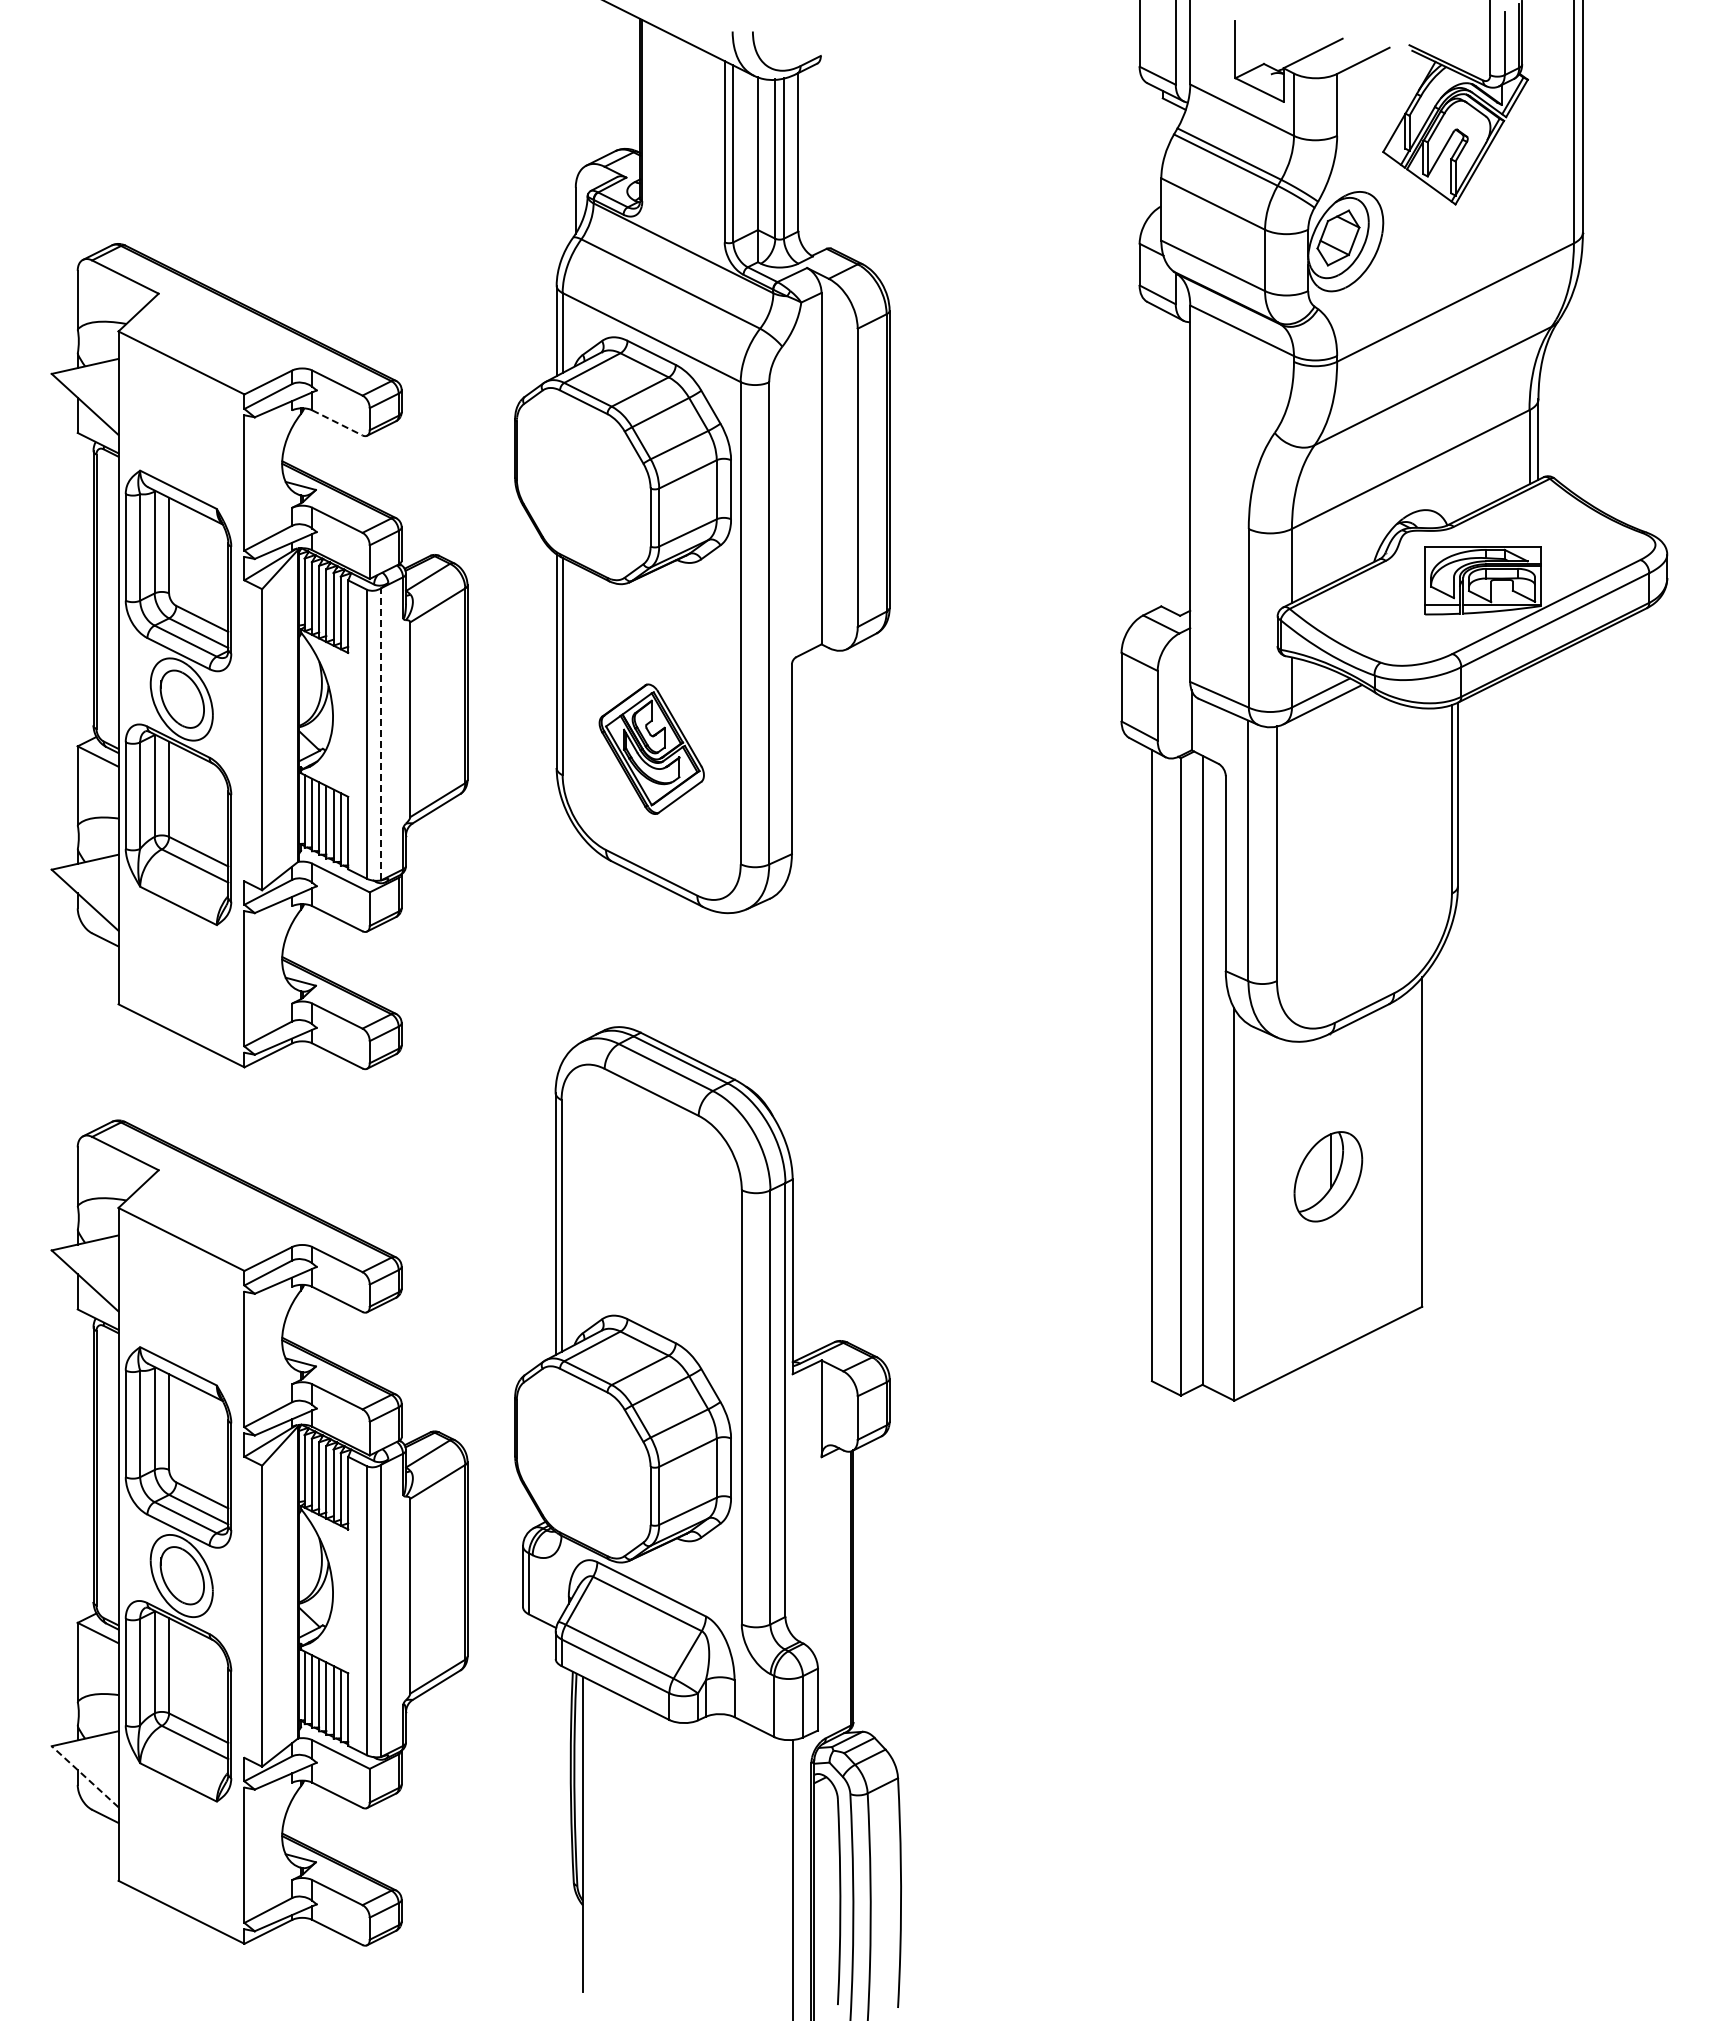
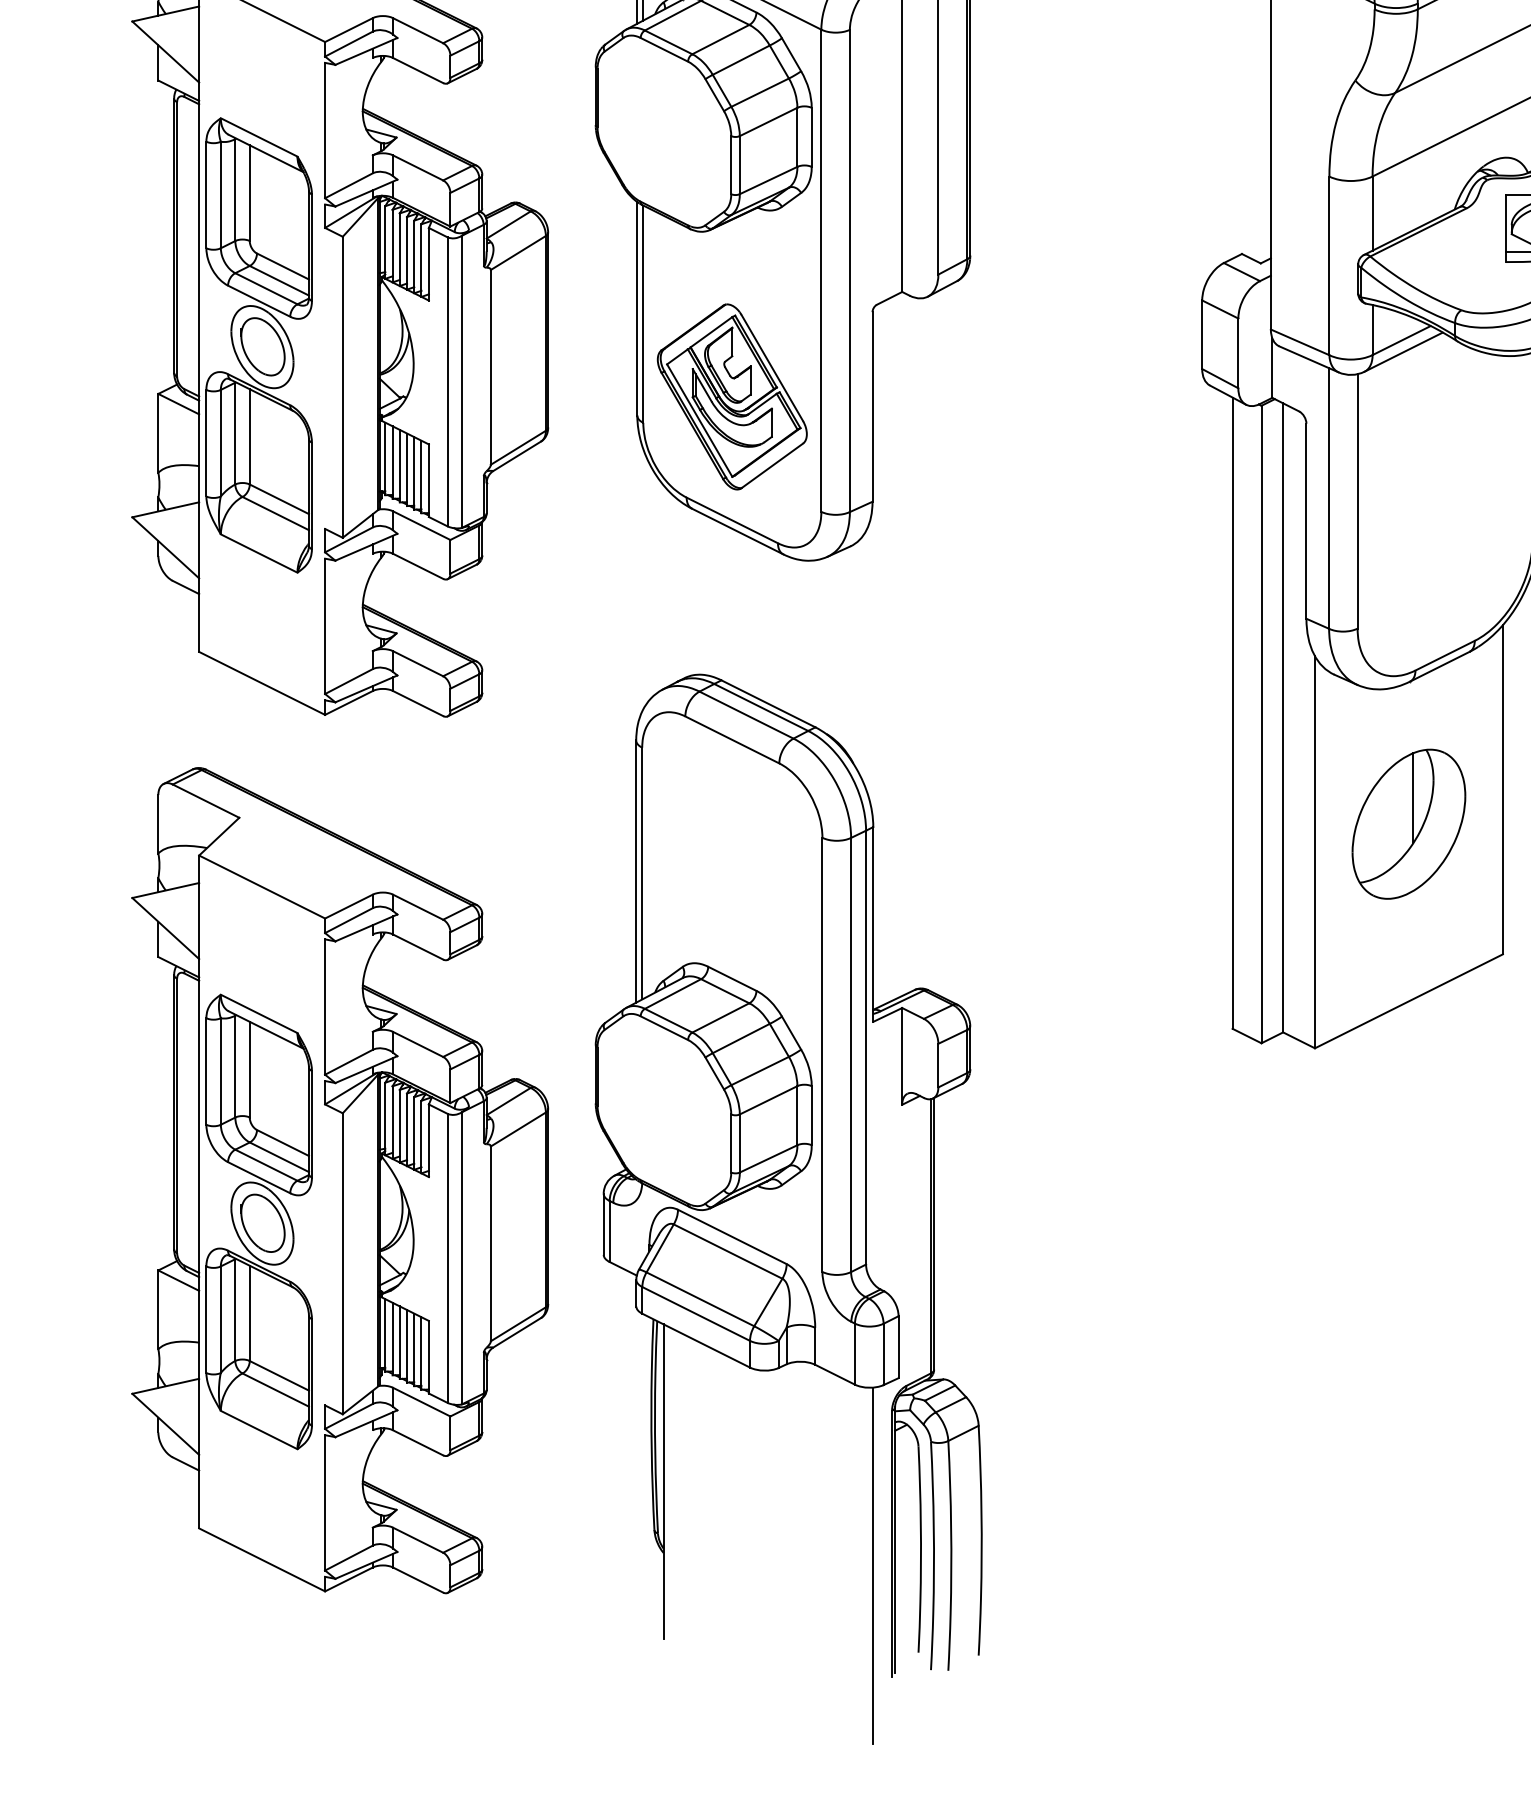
line: (337, 423) -> (418, 71), dashed -> solid
line: (381, 733) -> (462, 381), dashed -> solid
part: (651, 748) -> (732, 396), size x1.43
part: (1328, 1176) -> (1409, 824), size x1.67
line: (84, 1776) -> (165, 1424), dashed -> solid

